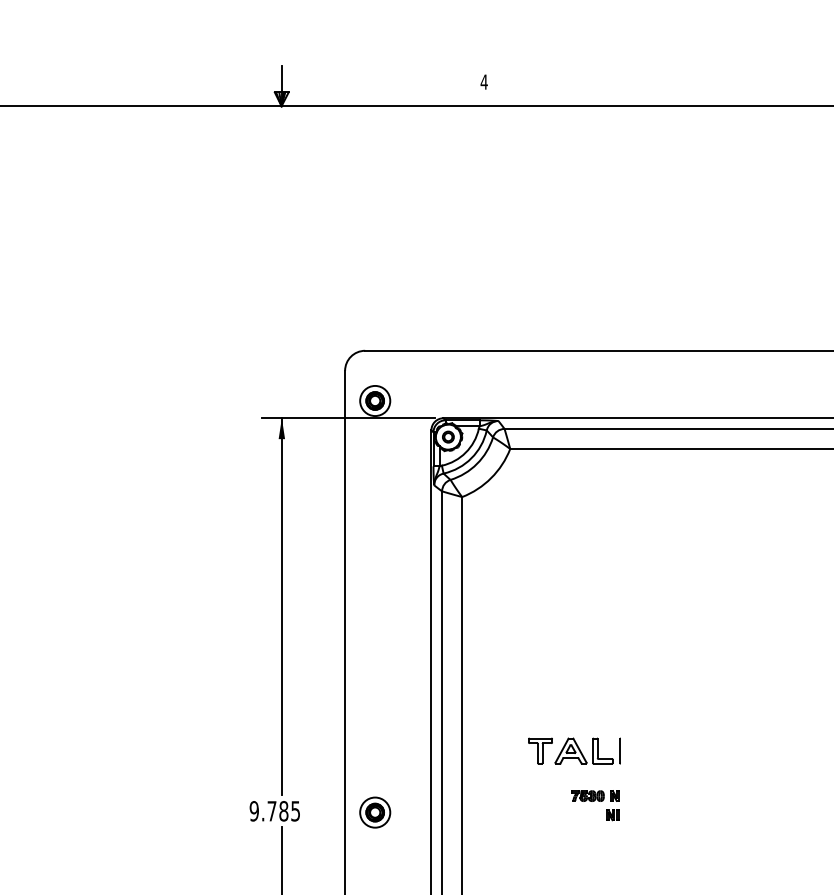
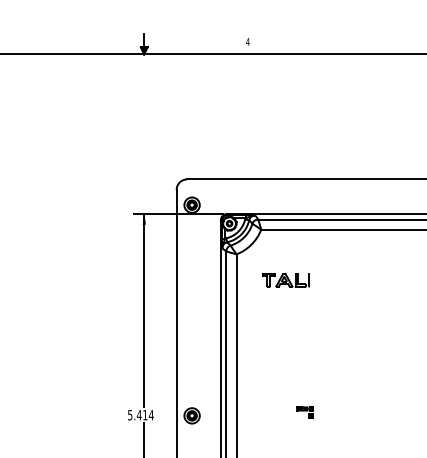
part: (573, 751) -> (285, 280), moved
part: (594, 805) -> (304, 412), size x0.7
text: (274, 811) -> (140, 415), 9.785 -> 5.414

